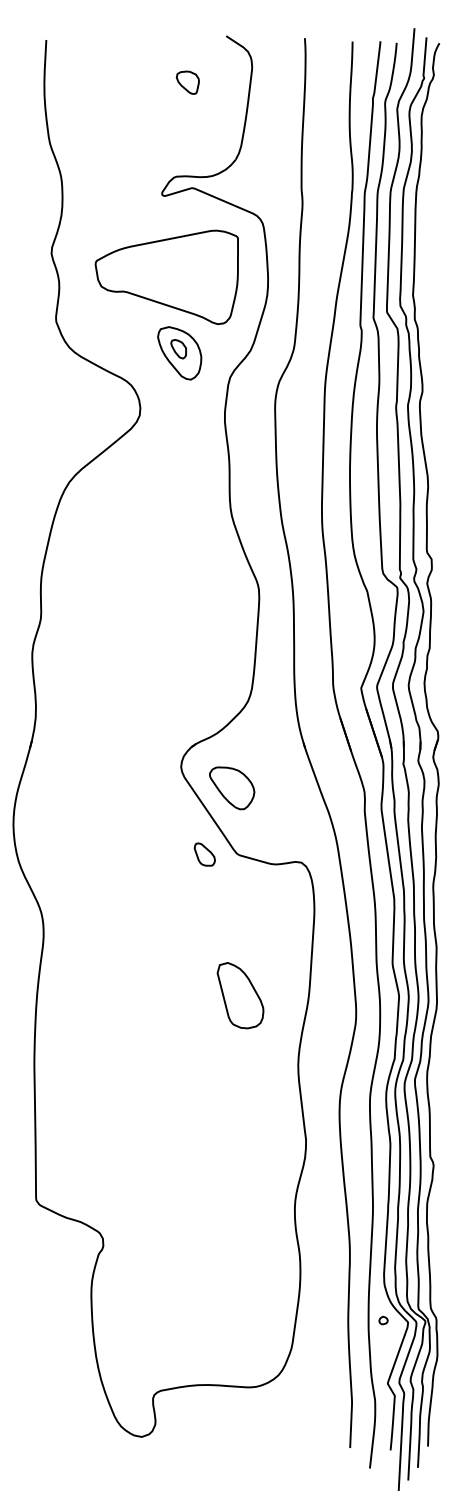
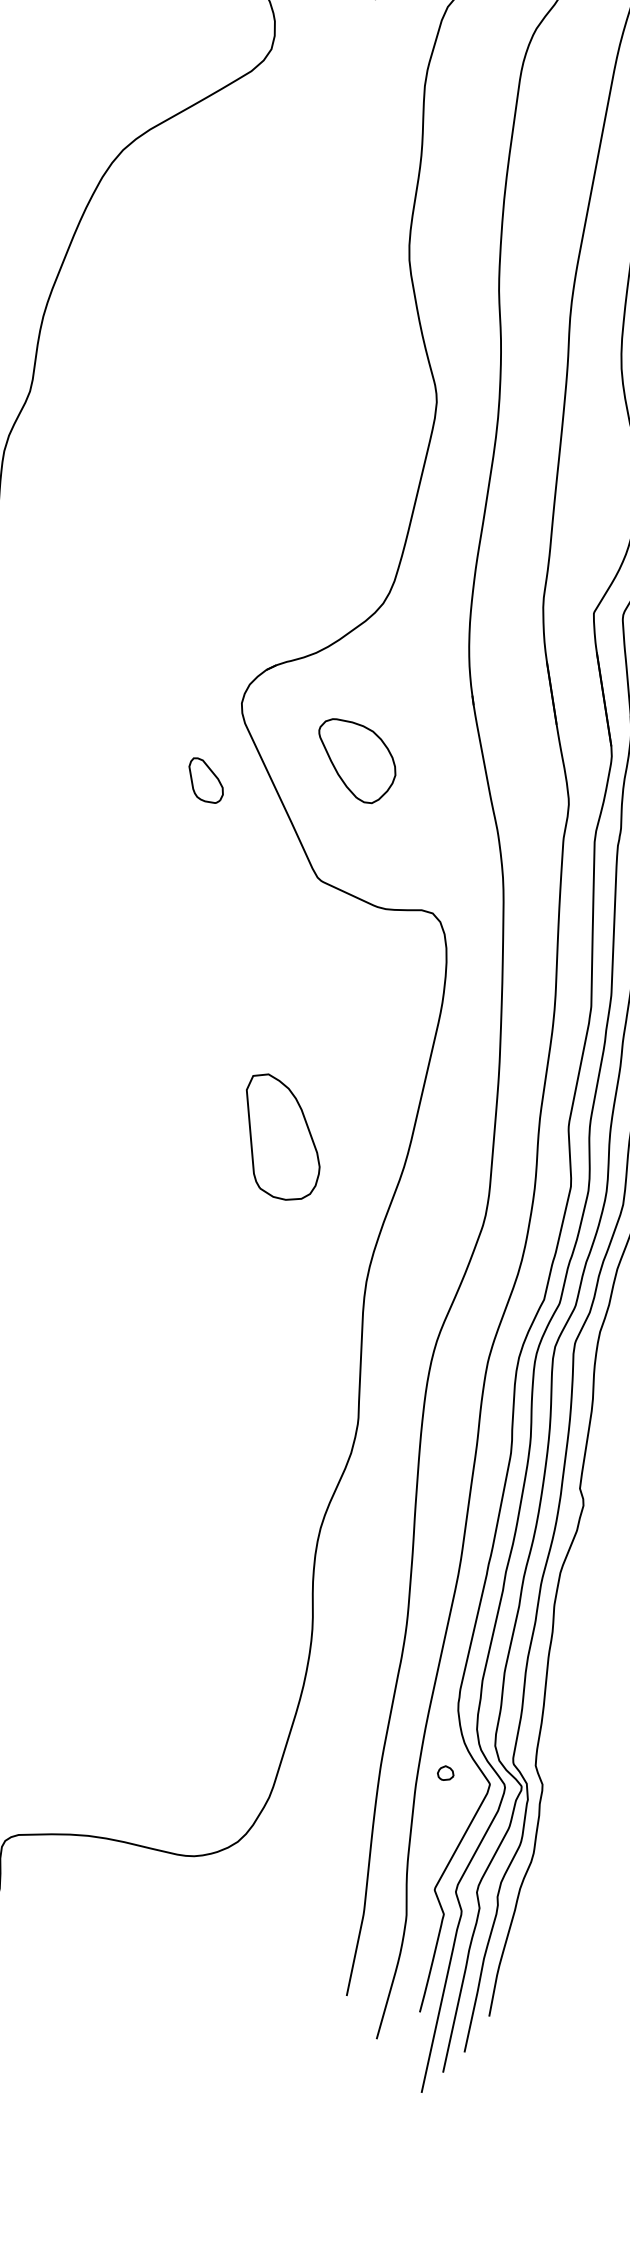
part: (232, 788) -> (356, 762), moved
part: (204, 854) -> (205, 780), moved

